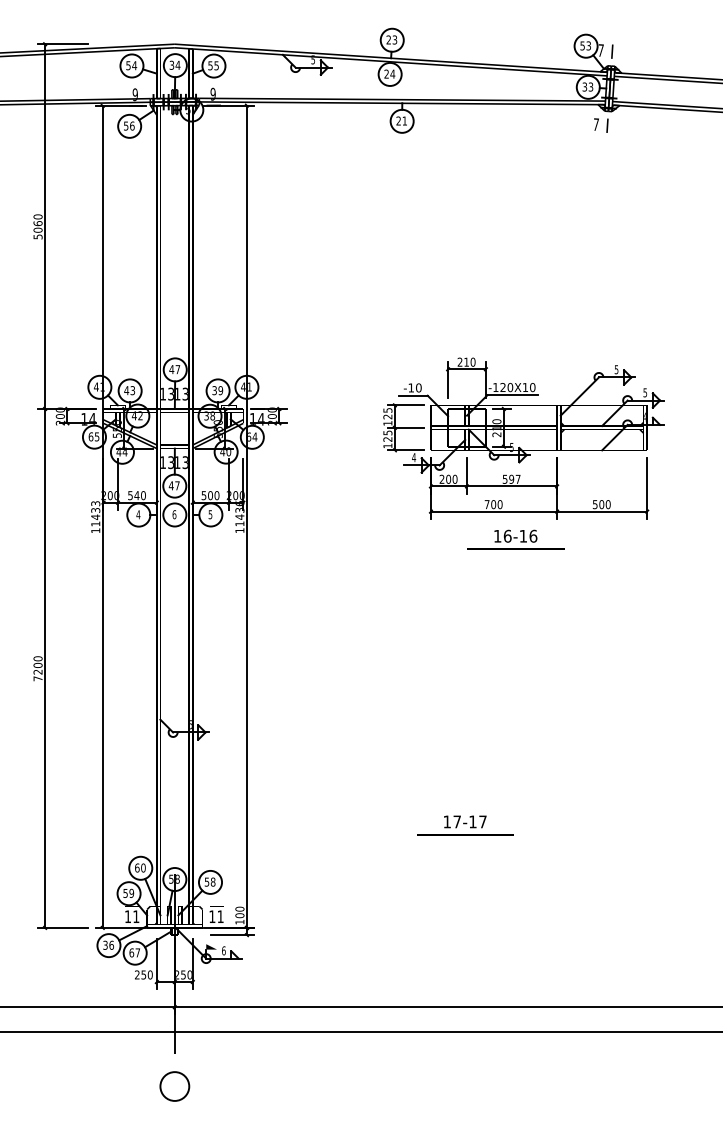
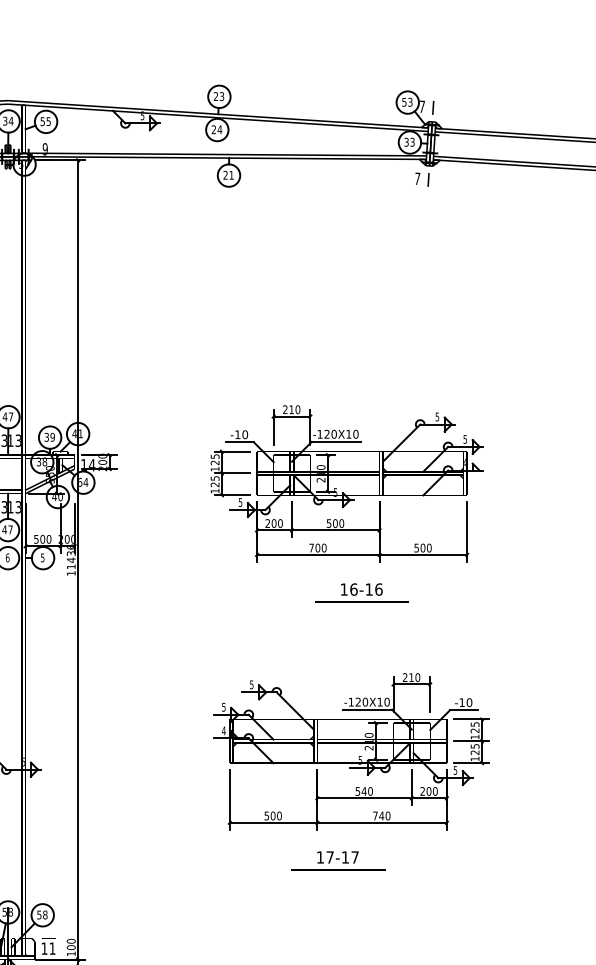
text: (414, 457) -> (240, 502), 4 -> 5
text: (514, 478) -> (338, 522), 597 -> 500
text: (515, 539) -> (361, 592), moved
part: (527, 713) -> (350, 751), added
text: (465, 825) -> (338, 860), moved

